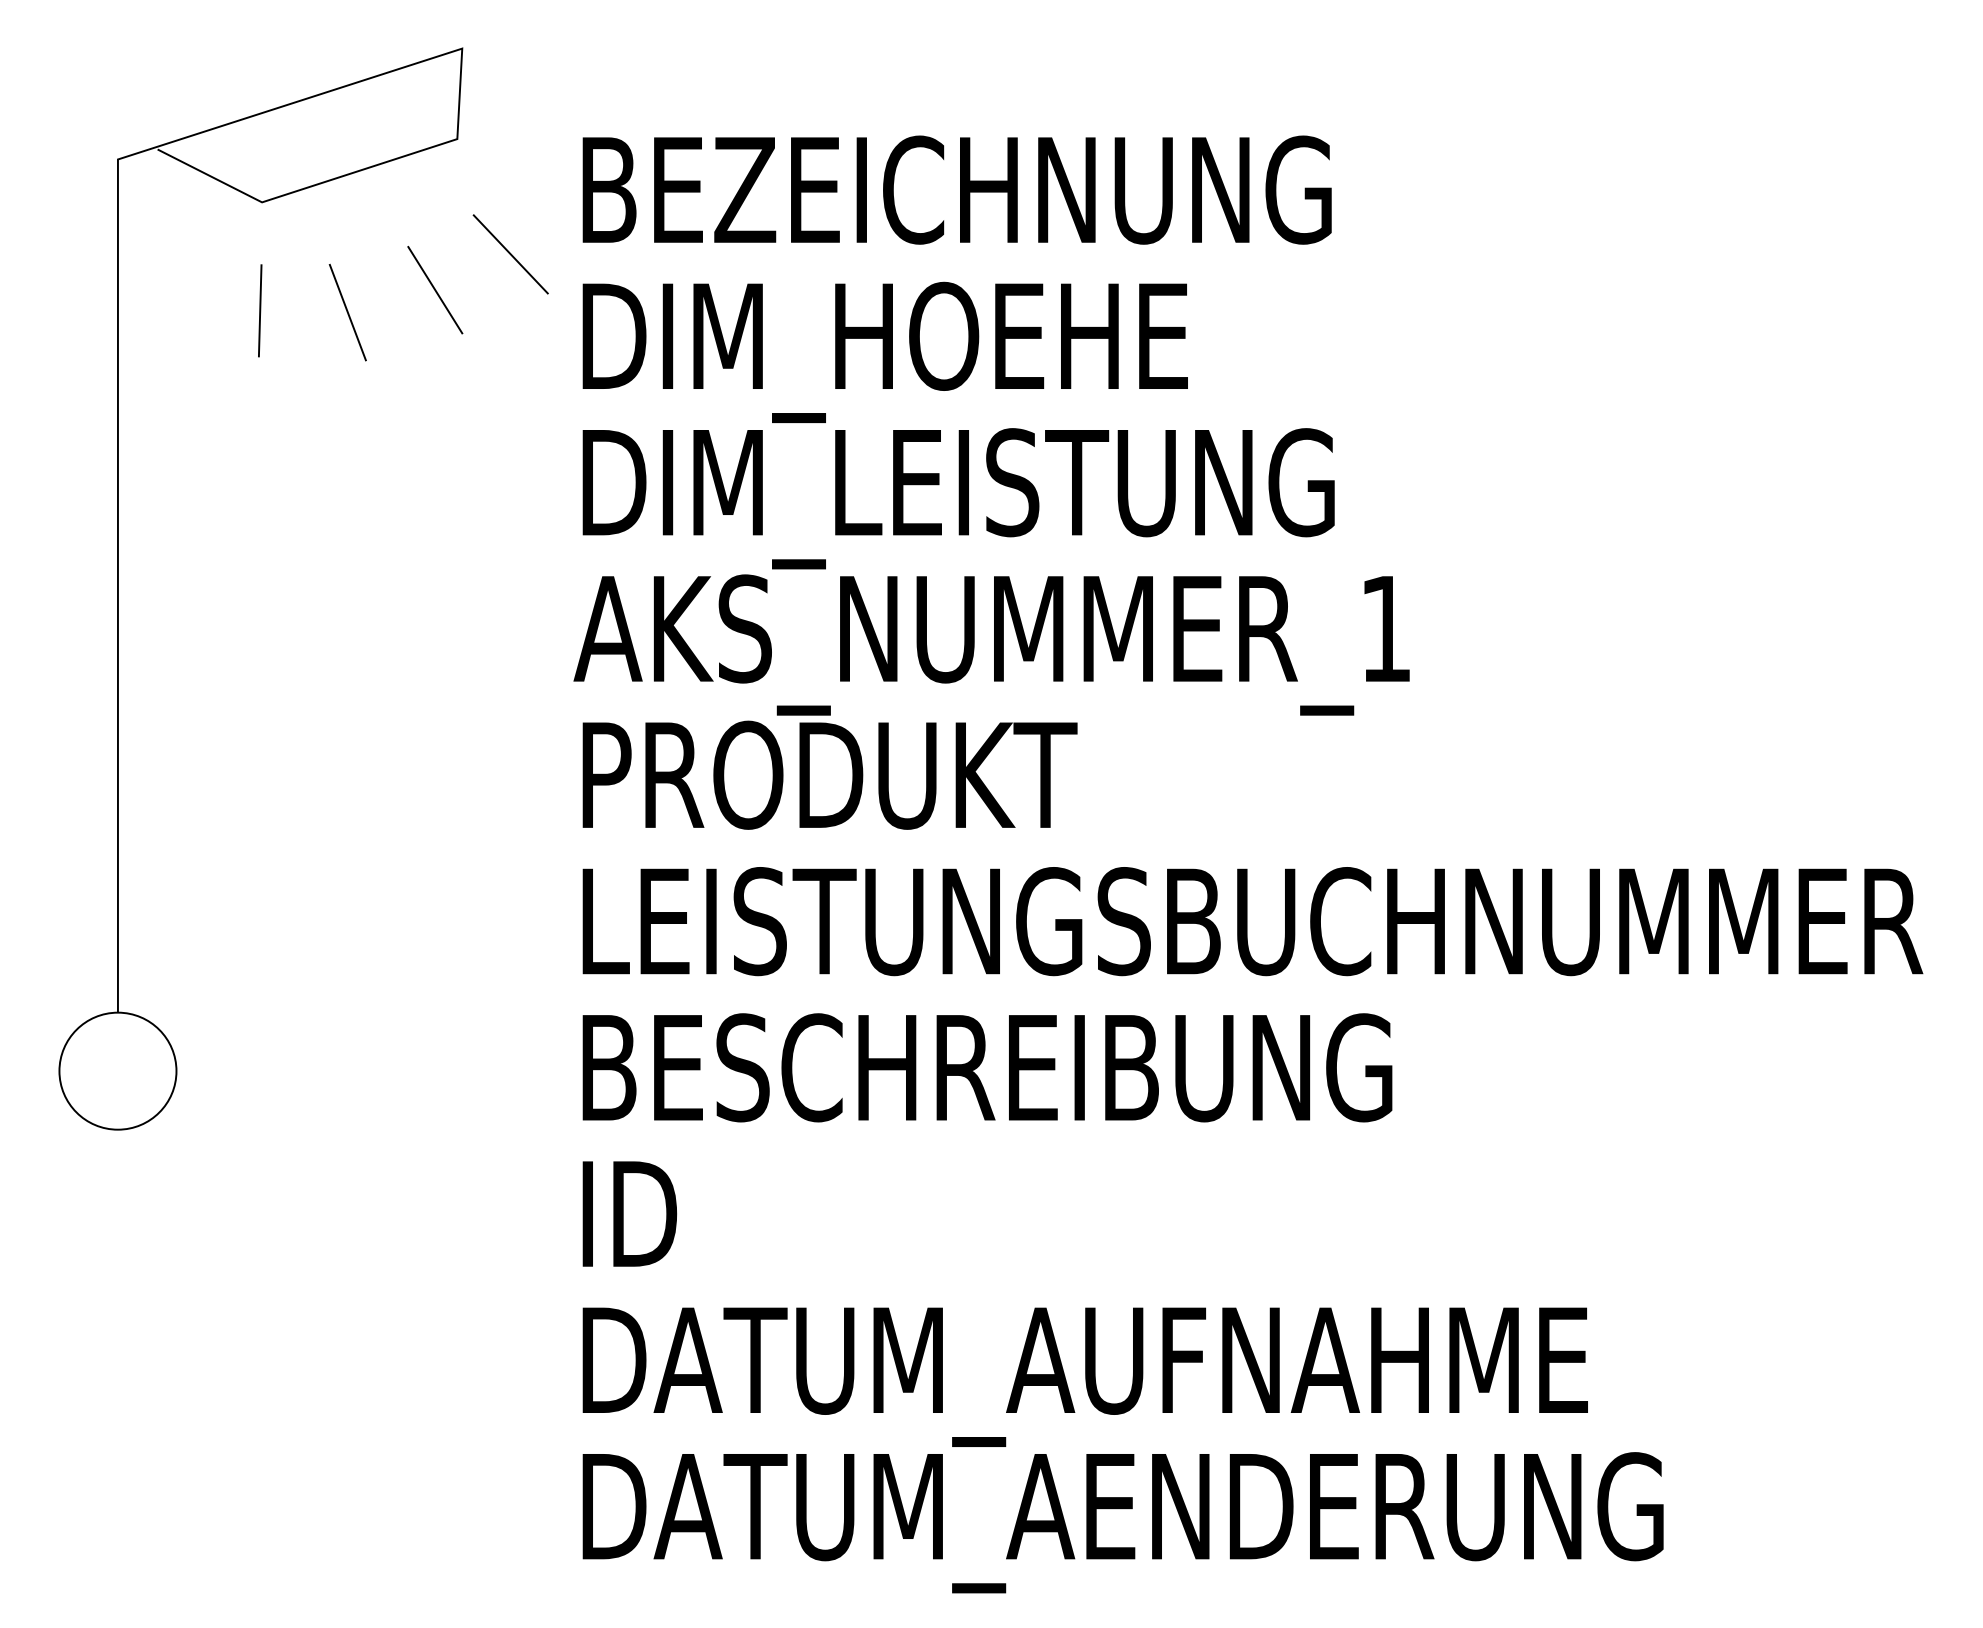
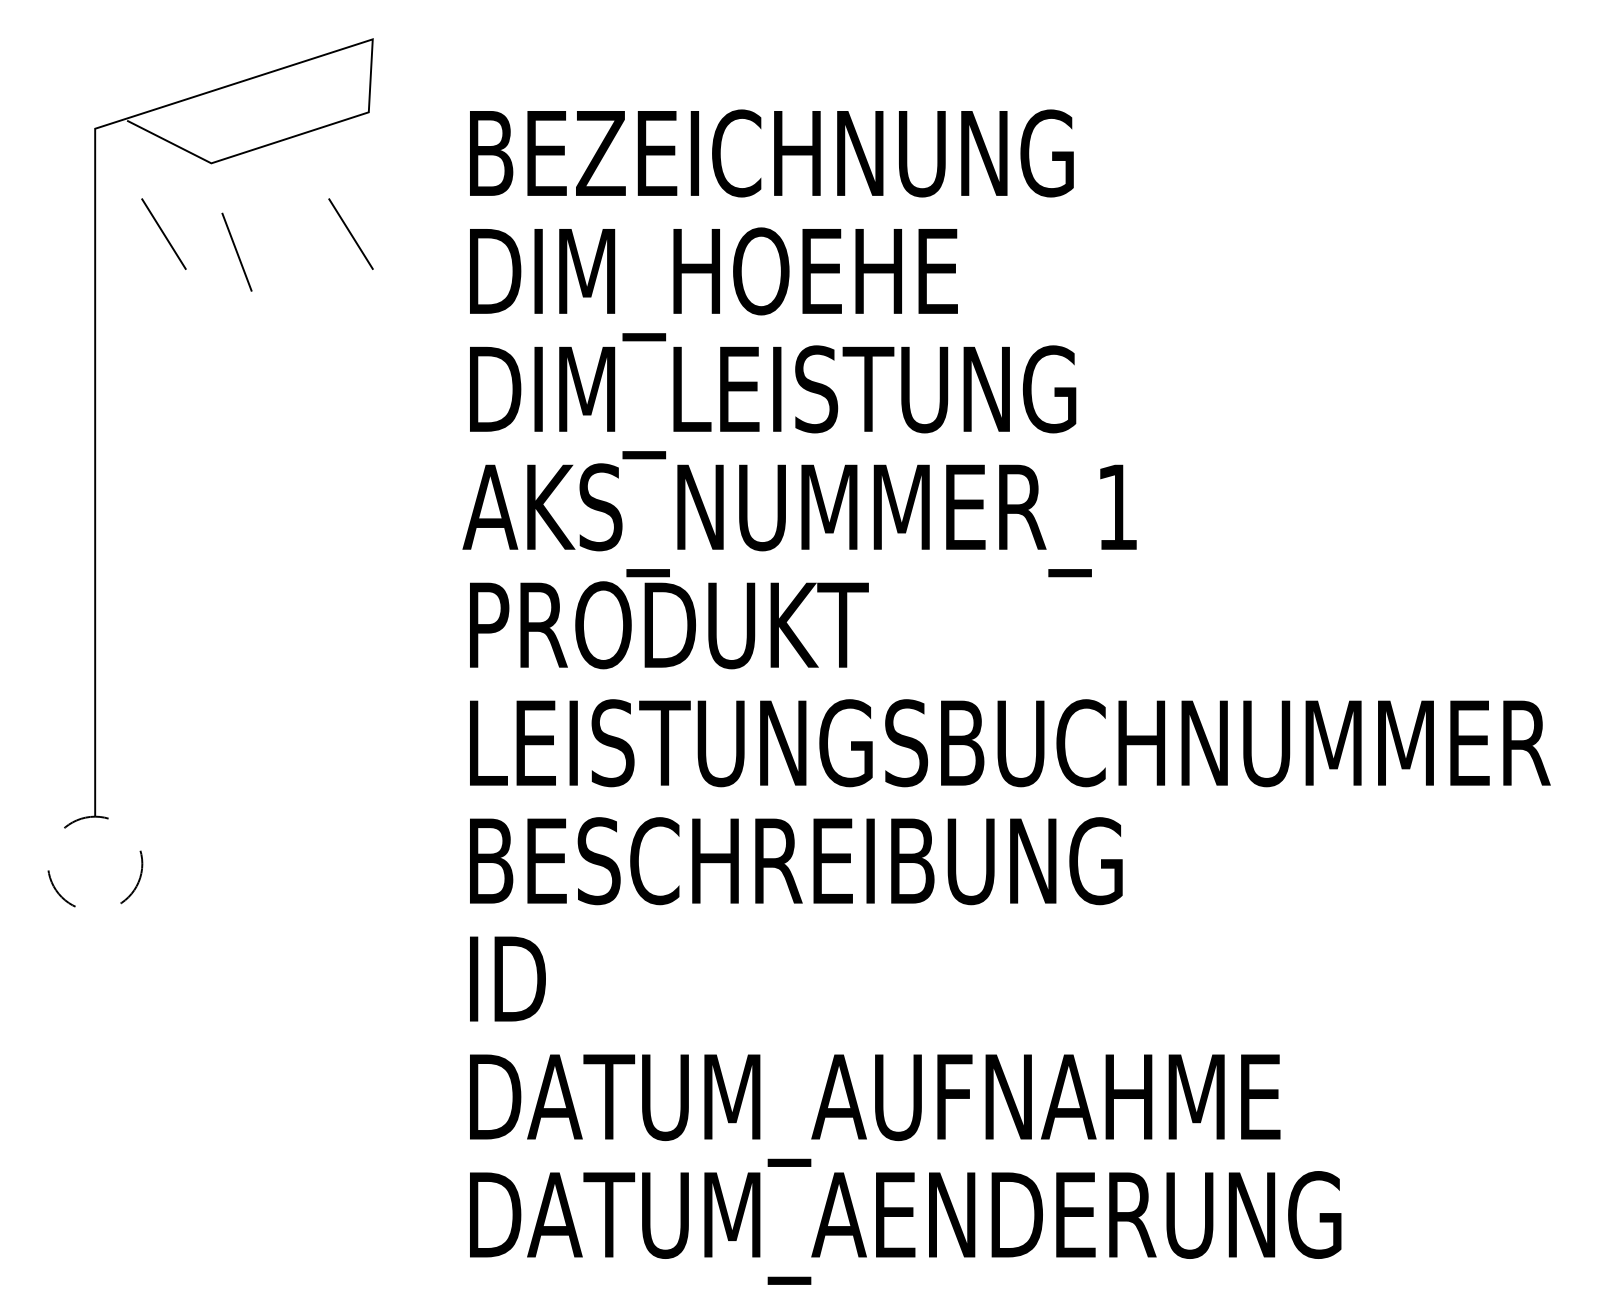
line: (510, 254) -> (411, 205), removed
line: (203, 290) -> (164, 234), added
line: (259, 310) -> (209, 250), removed
line: (347, 312) -> (236, 252), moved
circle: (117, 1070) -> (94, 863), solid -> dashed

